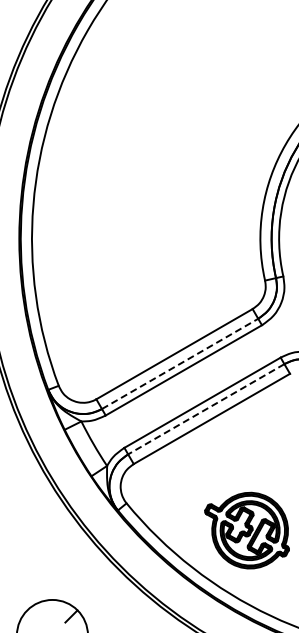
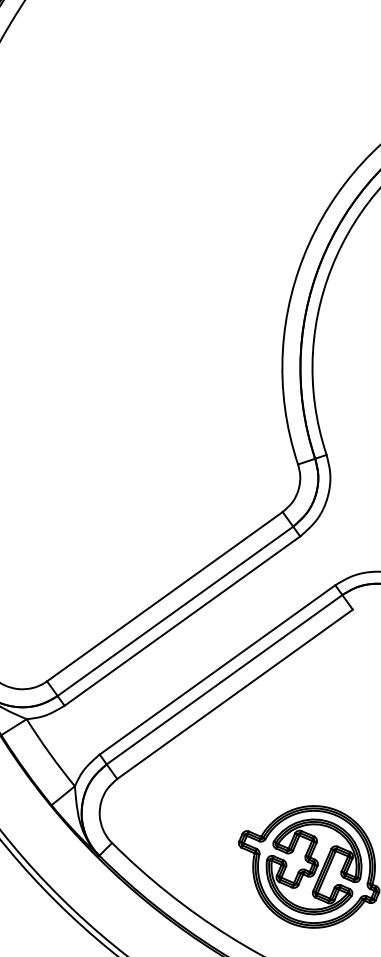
line: (180, 363) -> (175, 610), dashed -> solid
line: (205, 409) -> (223, 680), dashed -> solid

